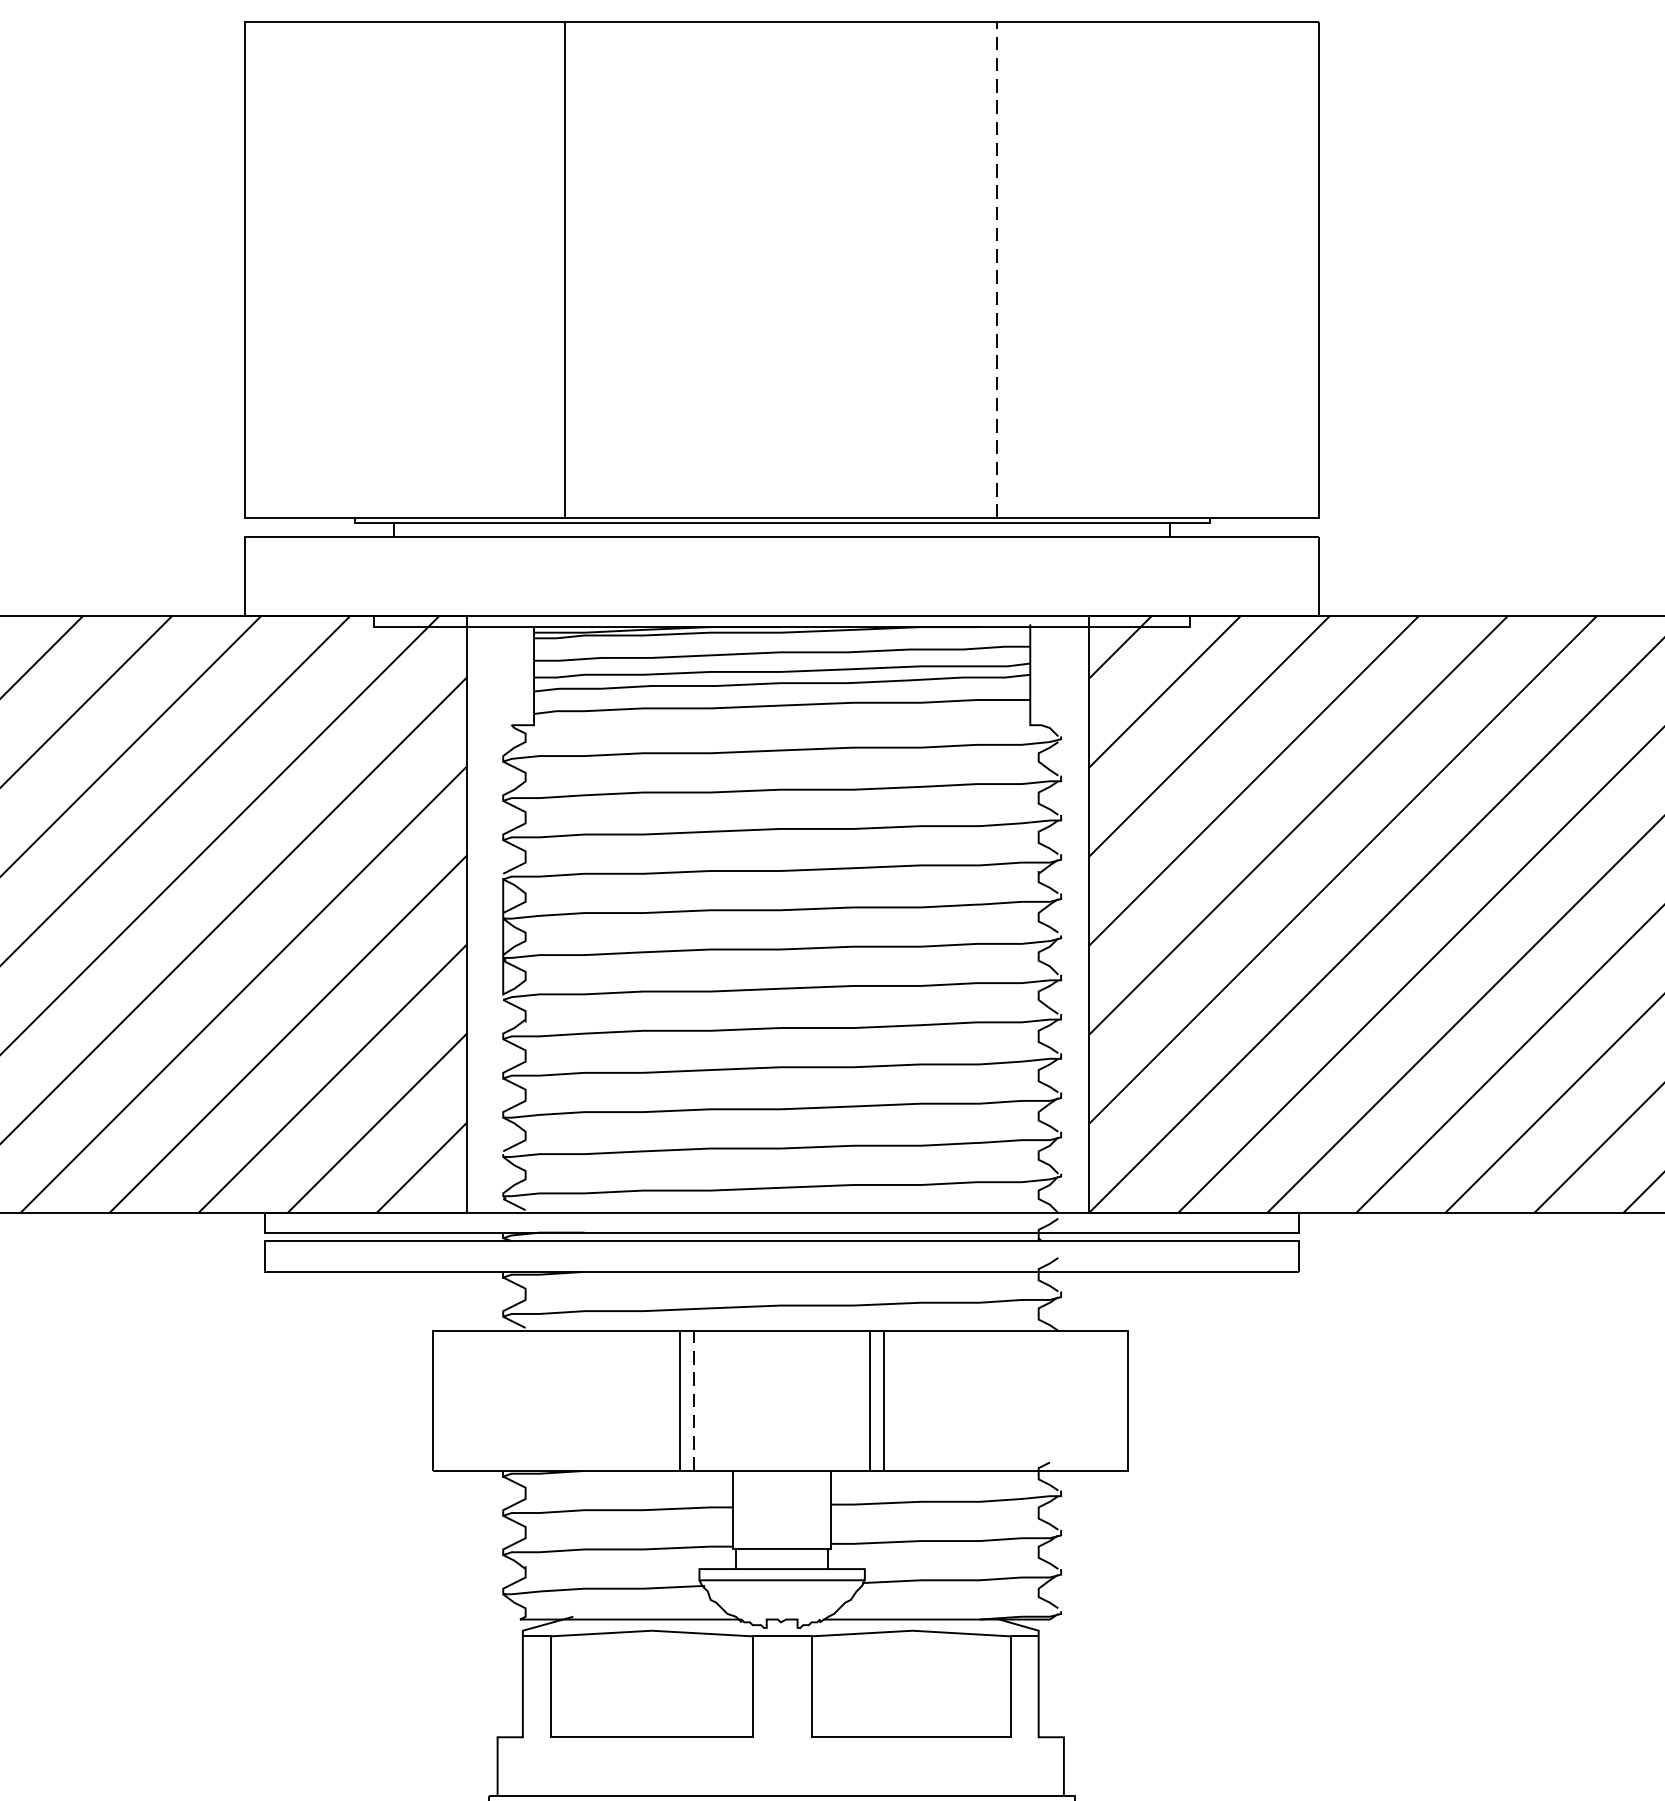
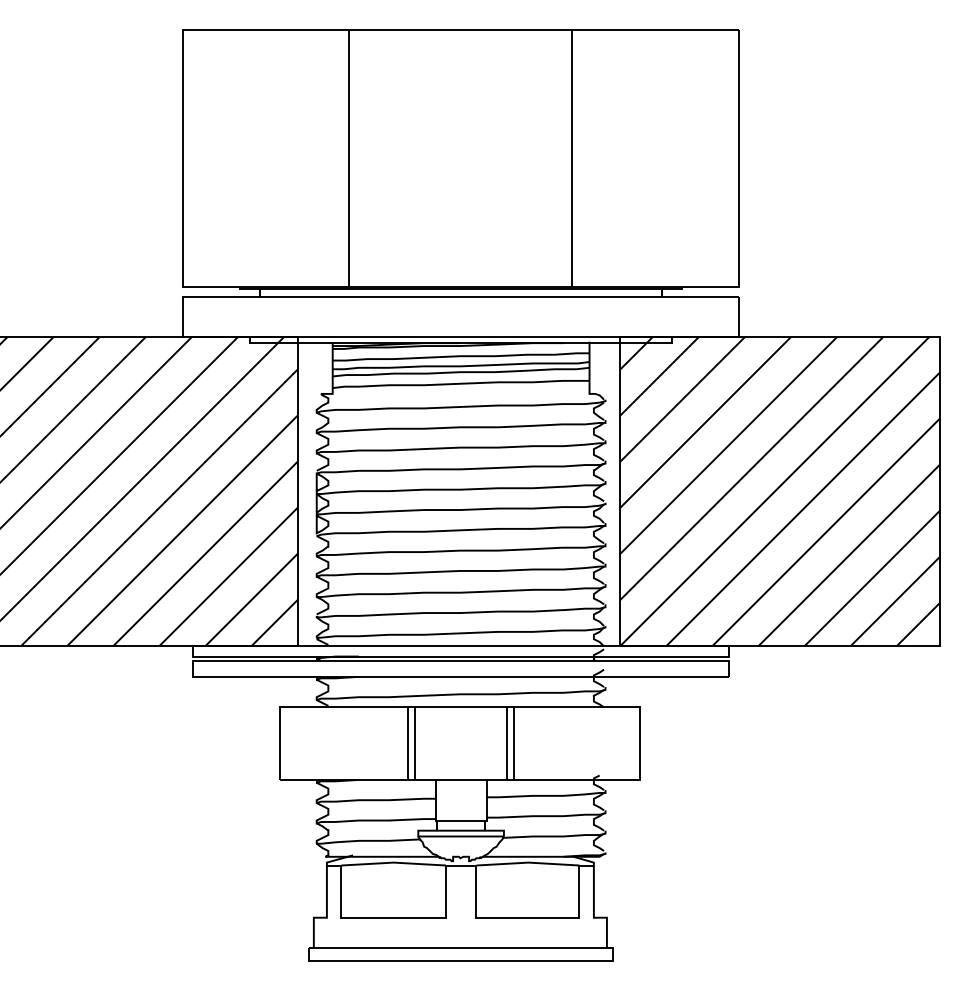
line: (997, 268) -> (572, 157), dashed -> solid
line: (694, 1400) -> (415, 743), dashed -> solid

